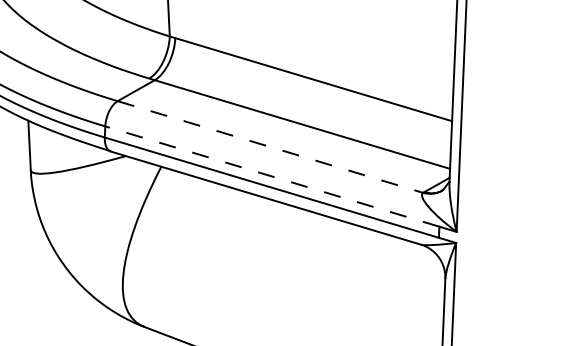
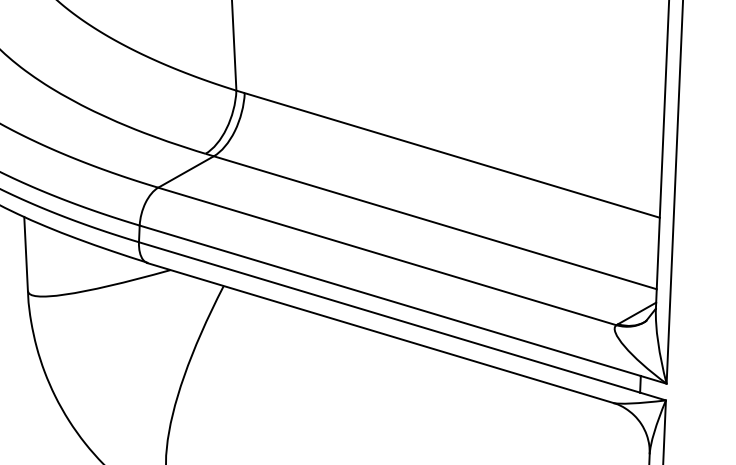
line: (270, 147) -> (387, 257), dashed -> solid
line: (271, 176) -> (388, 300), dashed -> solid

